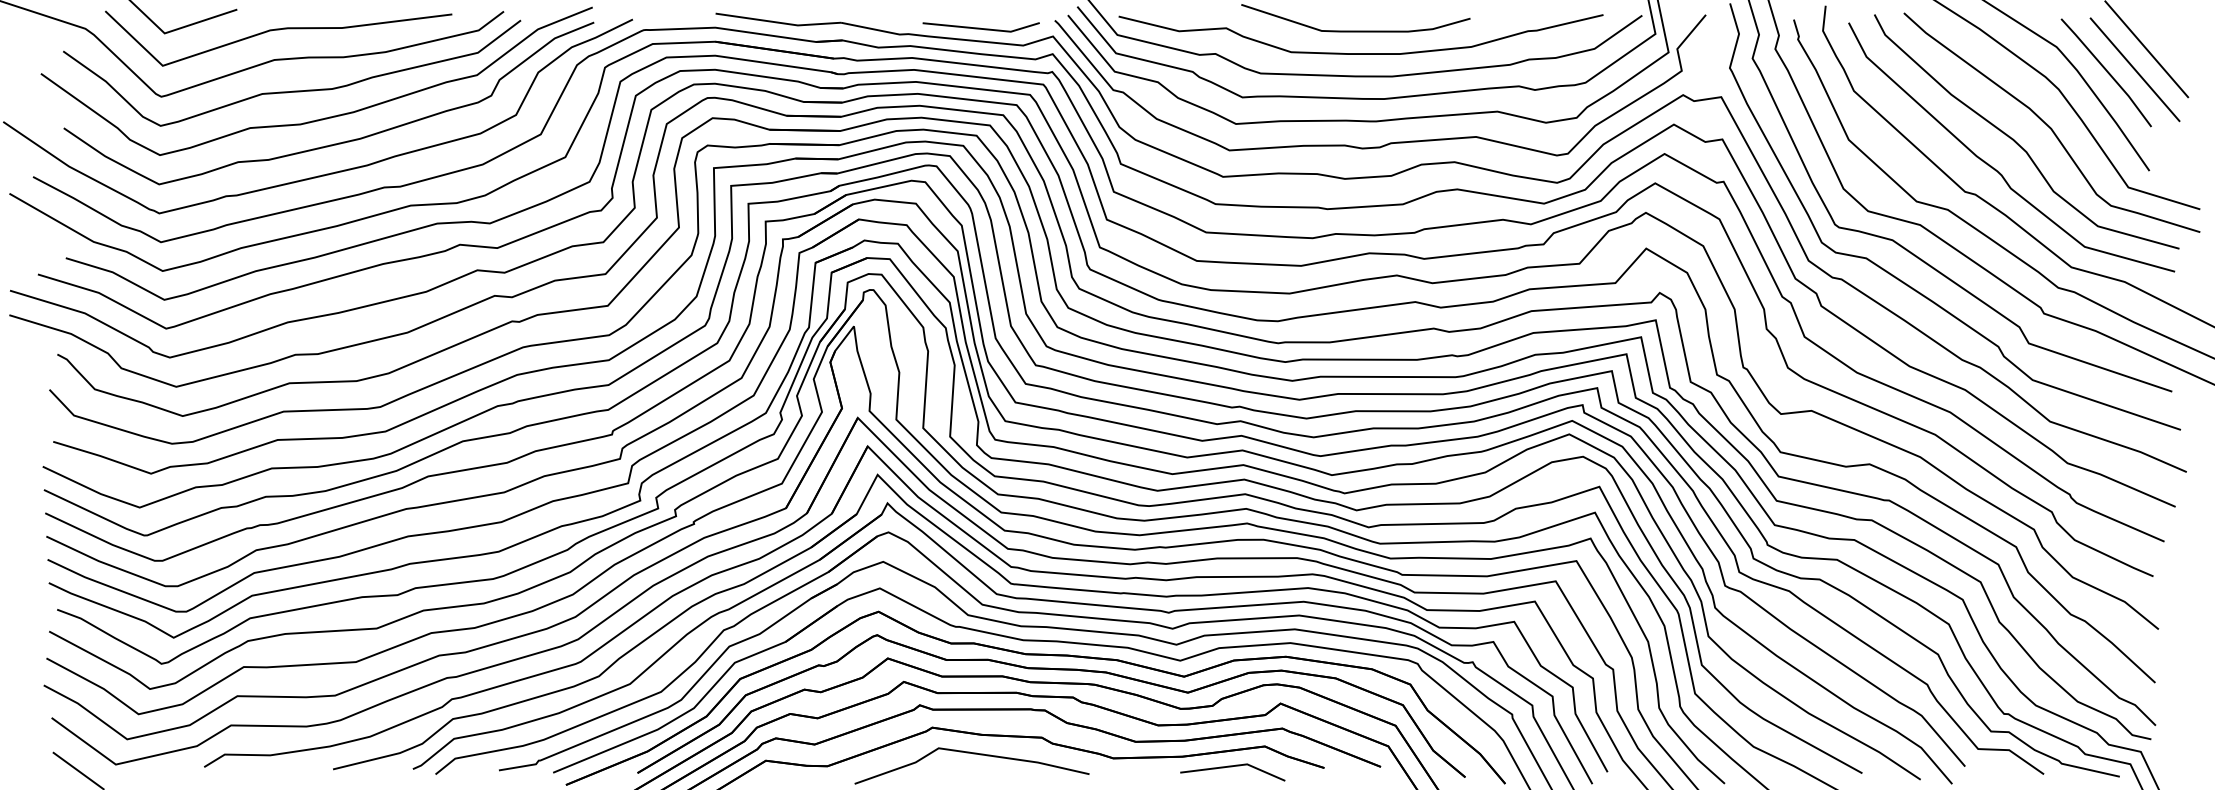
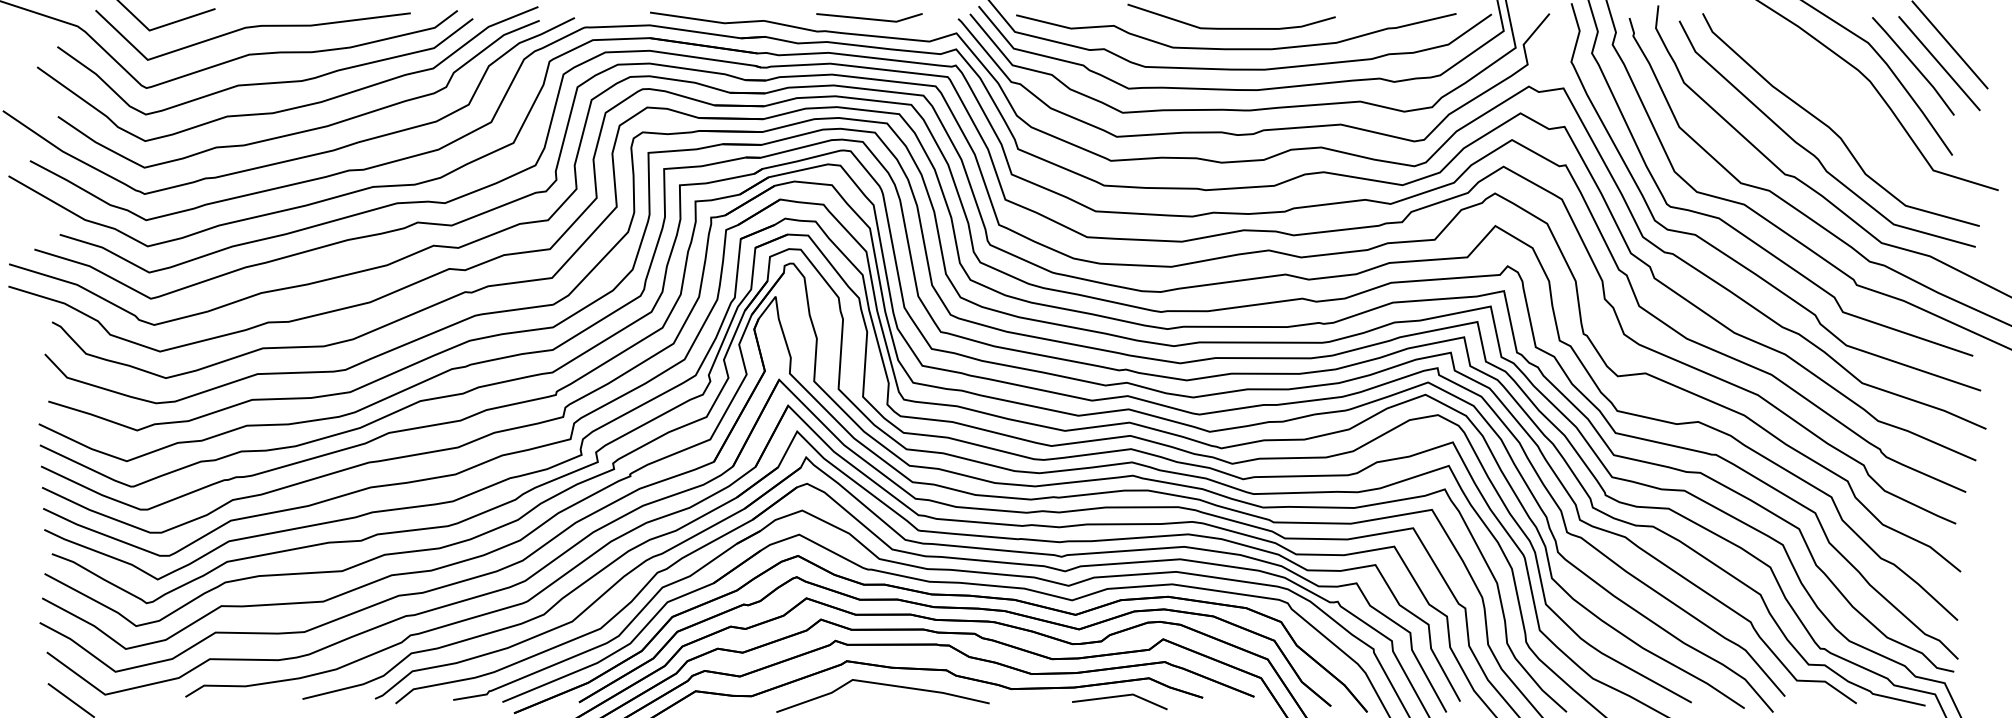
line: (980, 27) -> (868, 17), moved
curve: (2048, 124) -> (1860, 113), removed

